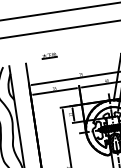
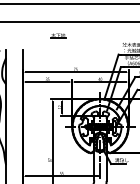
part: (49, 55) -> (58, 35), moved

